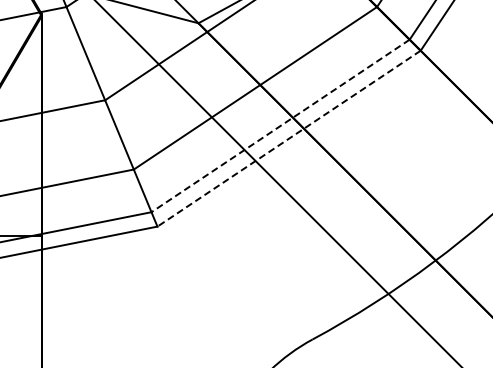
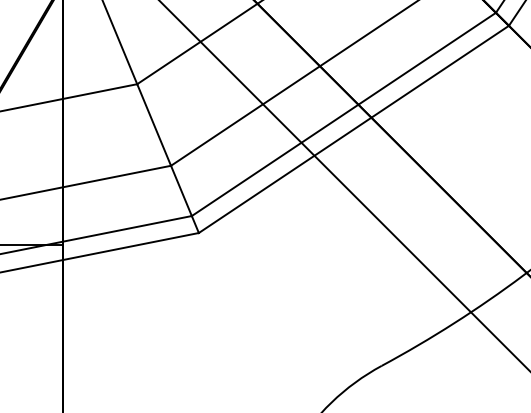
line: (280, 126) -> (343, 115), dashed -> solid
line: (288, 138) -> (353, 129), dashed -> solid

